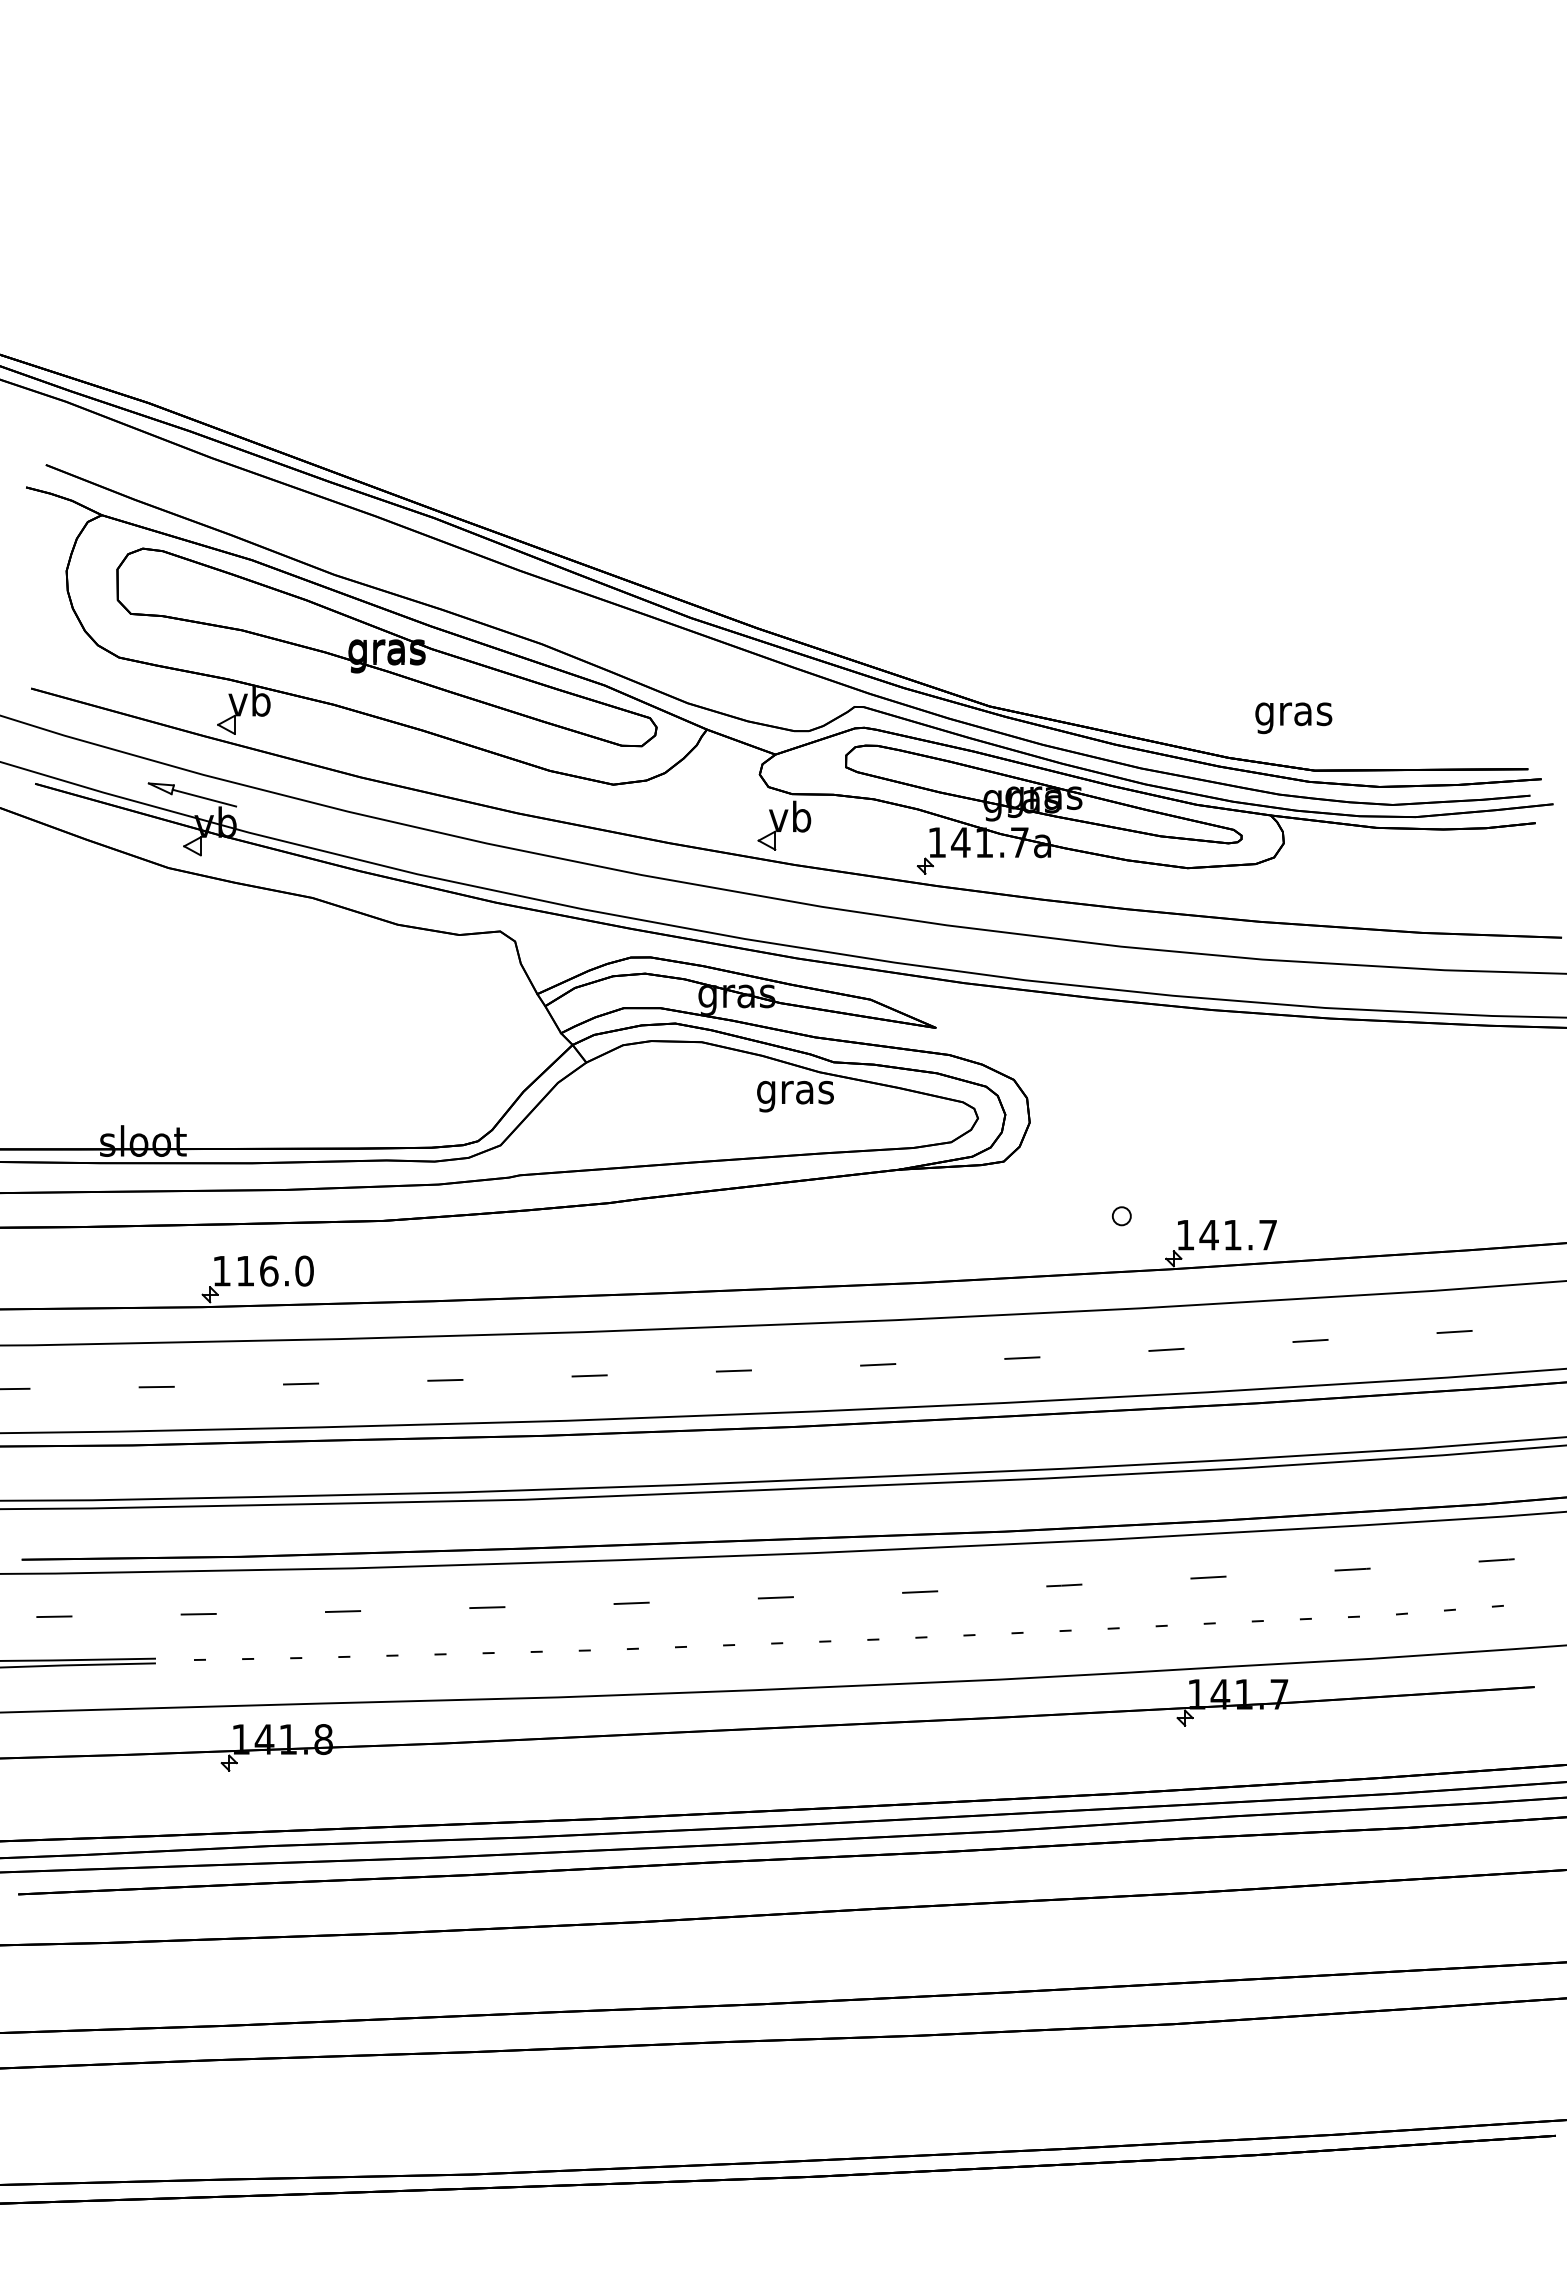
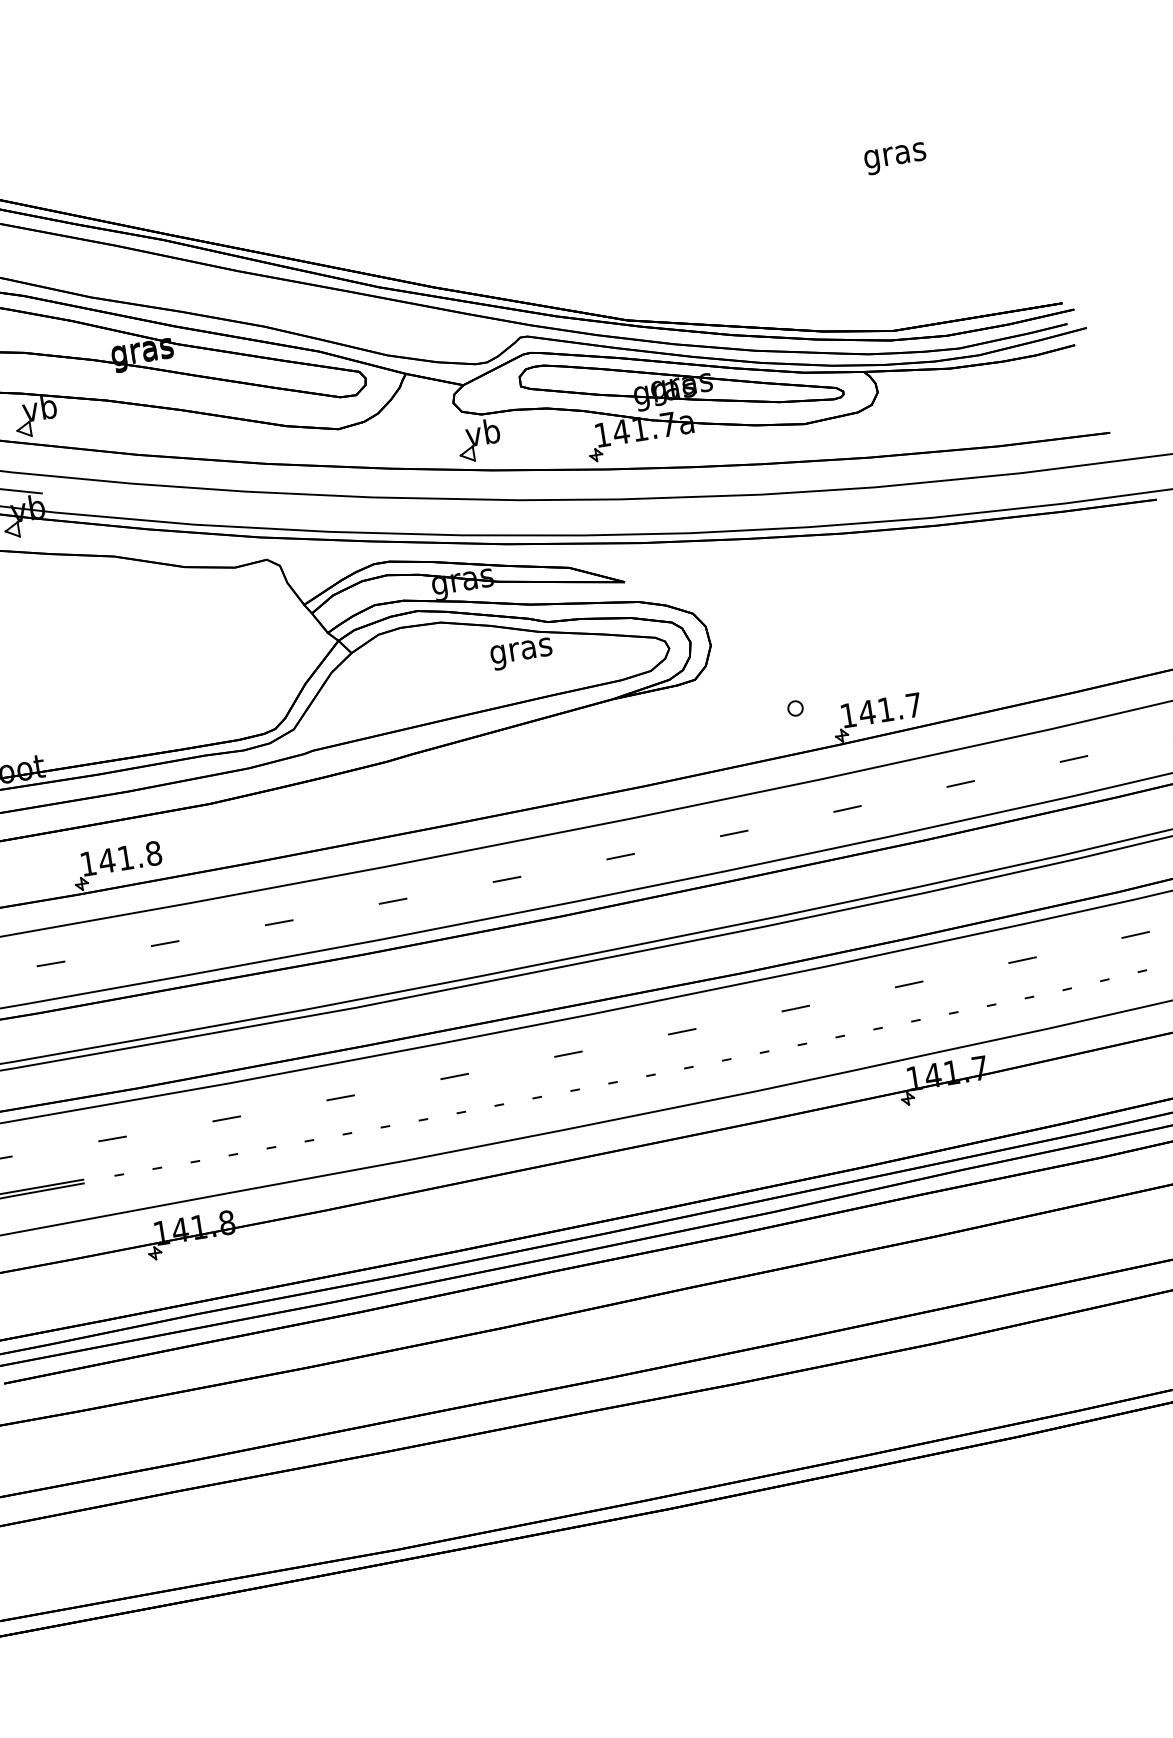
text: (1293, 718) -> (895, 158), moved
text: (274, 1270) -> (129, 856), 116.0 -> 141.8

